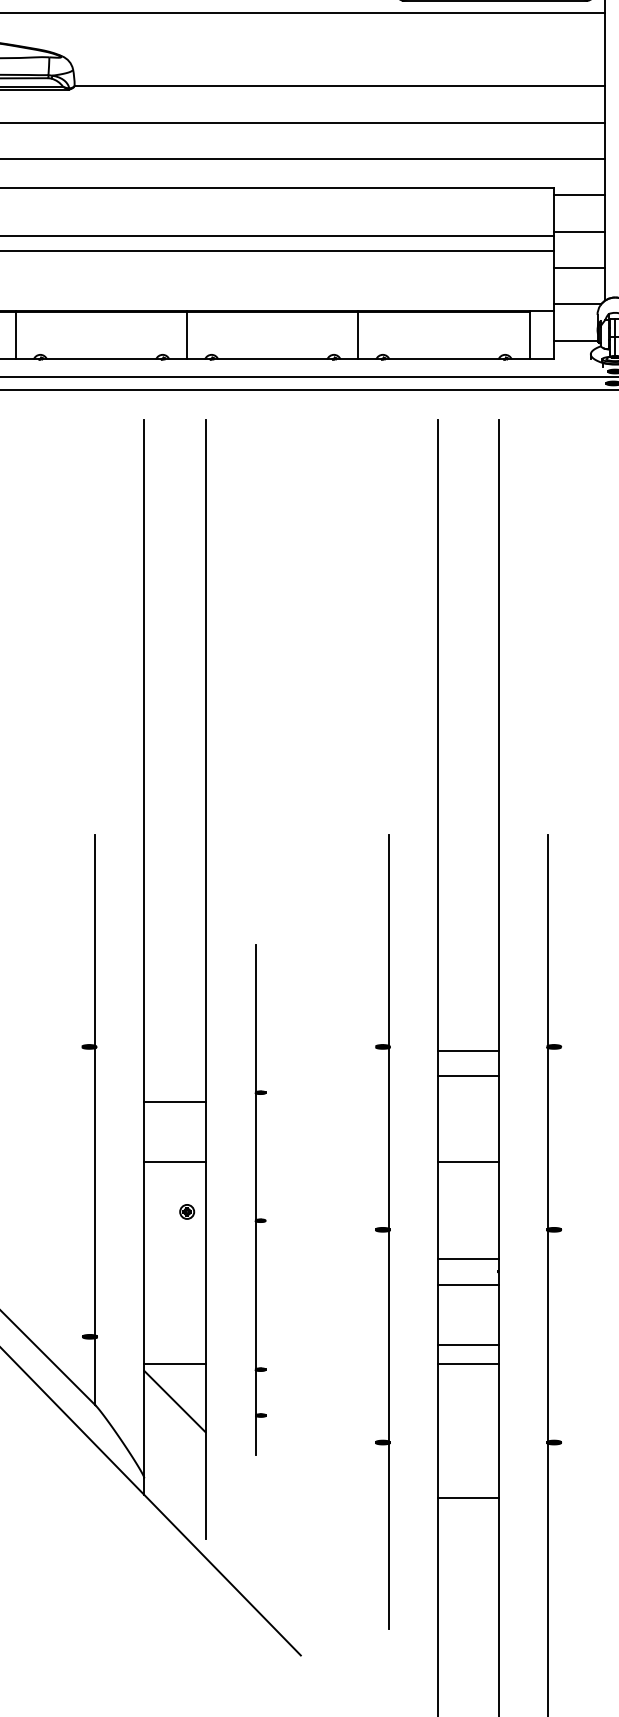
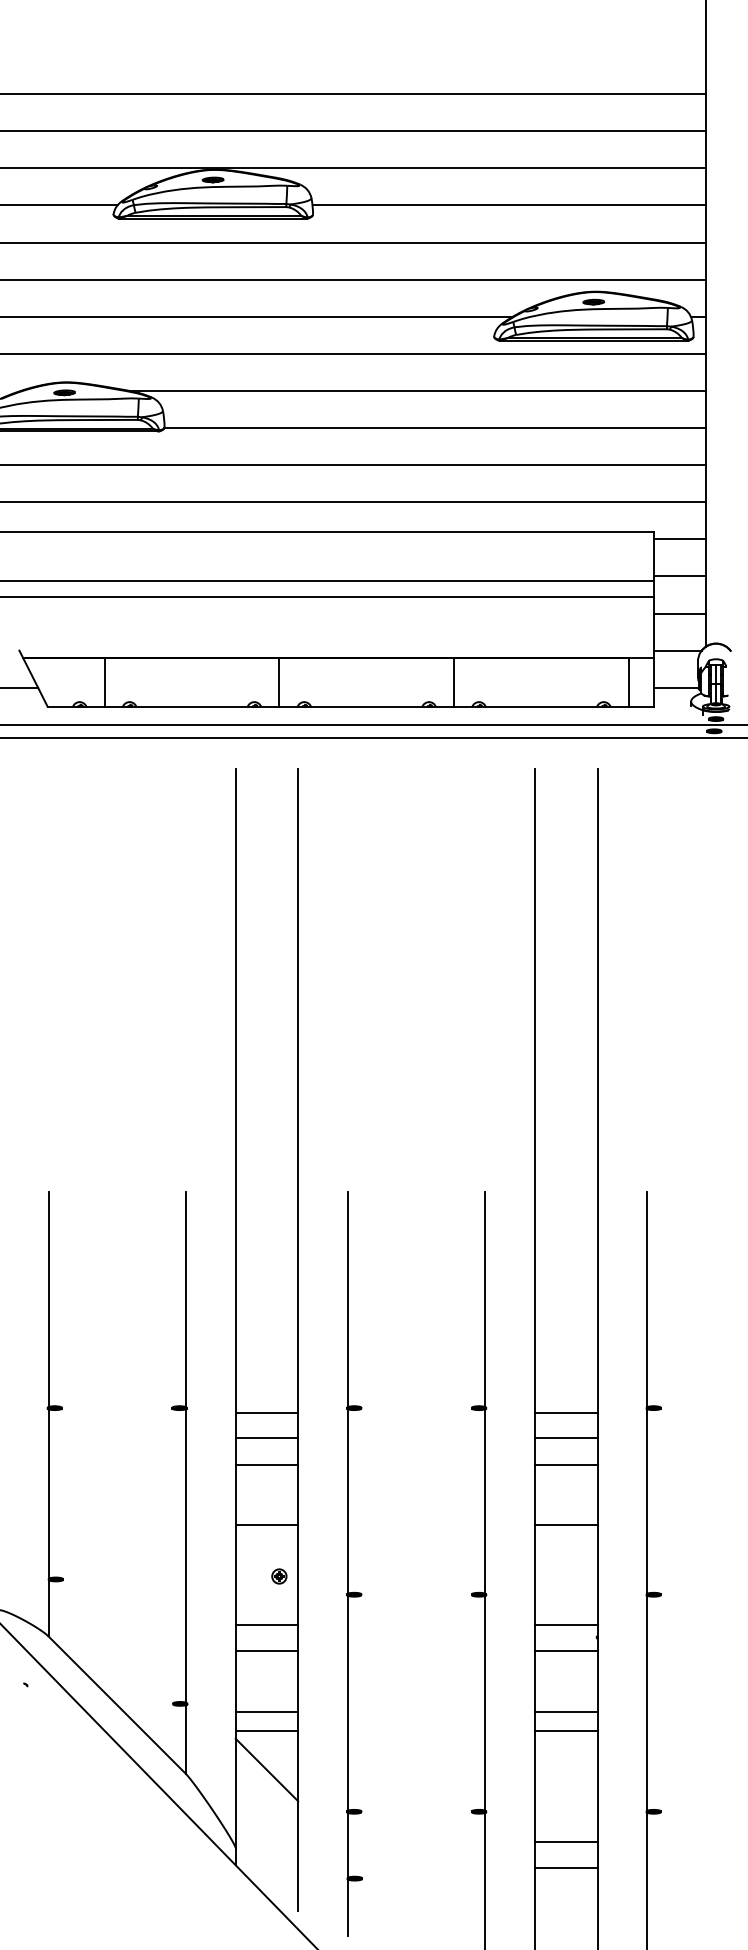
line: (322, 49) -> (417, 390), added
line: (174, 1051) -> (266, 1412), added
line: (174, 1076) -> (266, 1438), added
line: (468, 1102) -> (566, 1464), added
part: (260, 1199) -> (354, 1563), size x1.43
line: (174, 1258) -> (266, 1624), added
line: (174, 1285) -> (266, 1651), added
line: (174, 1345) -> (266, 1712), added
line: (468, 1471) -> (566, 1841), added

